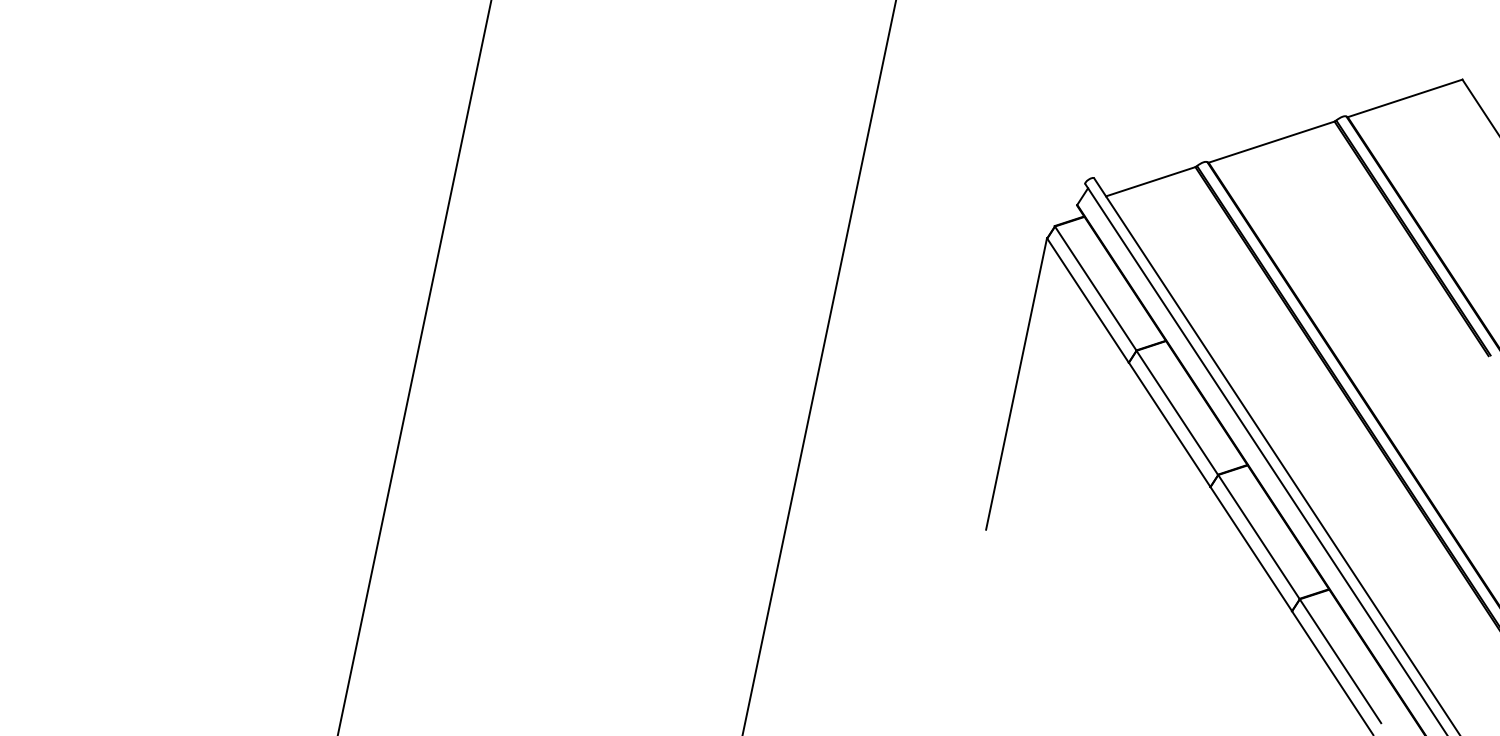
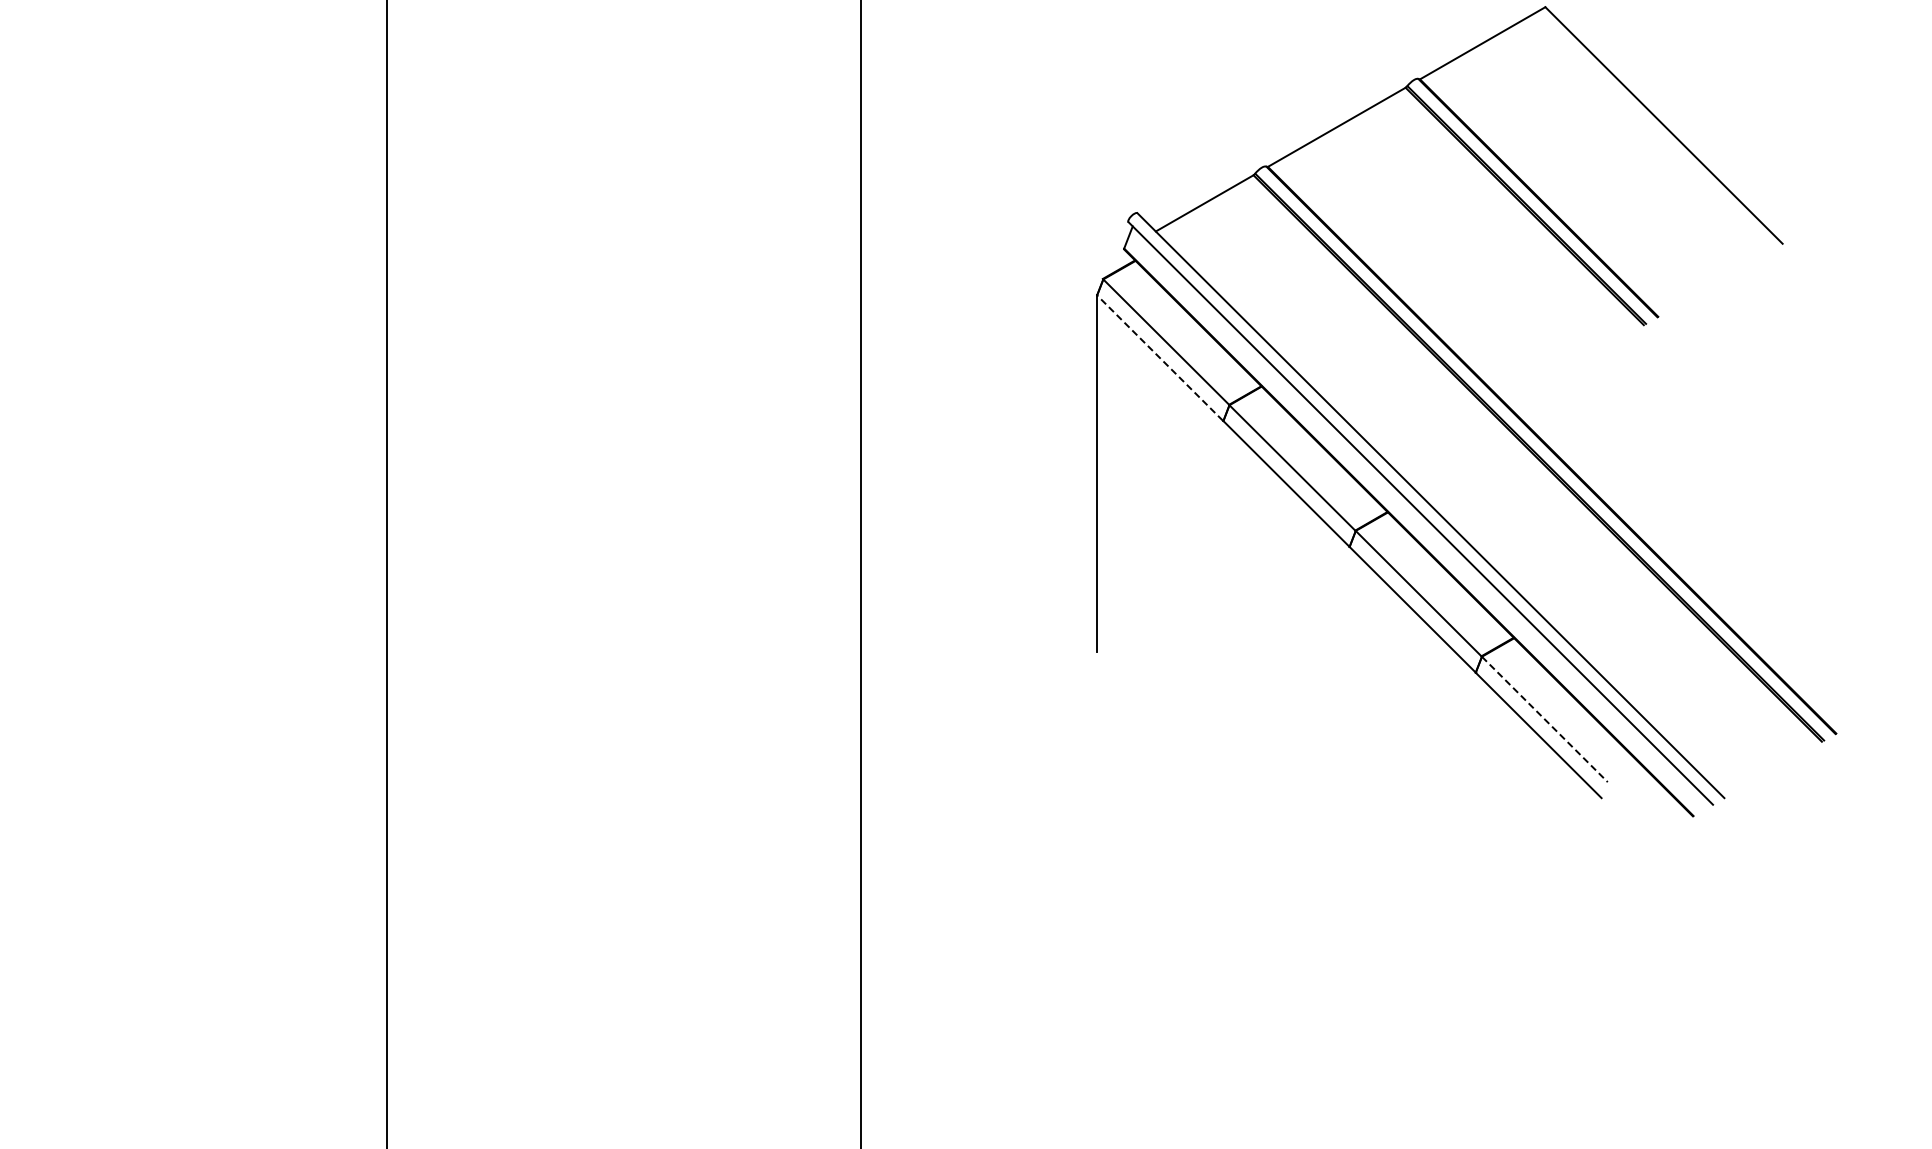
line: (1088, 300) -> (1160, 358), solid -> dashed
line: (1340, 661) -> (1544, 719), solid -> dashed

